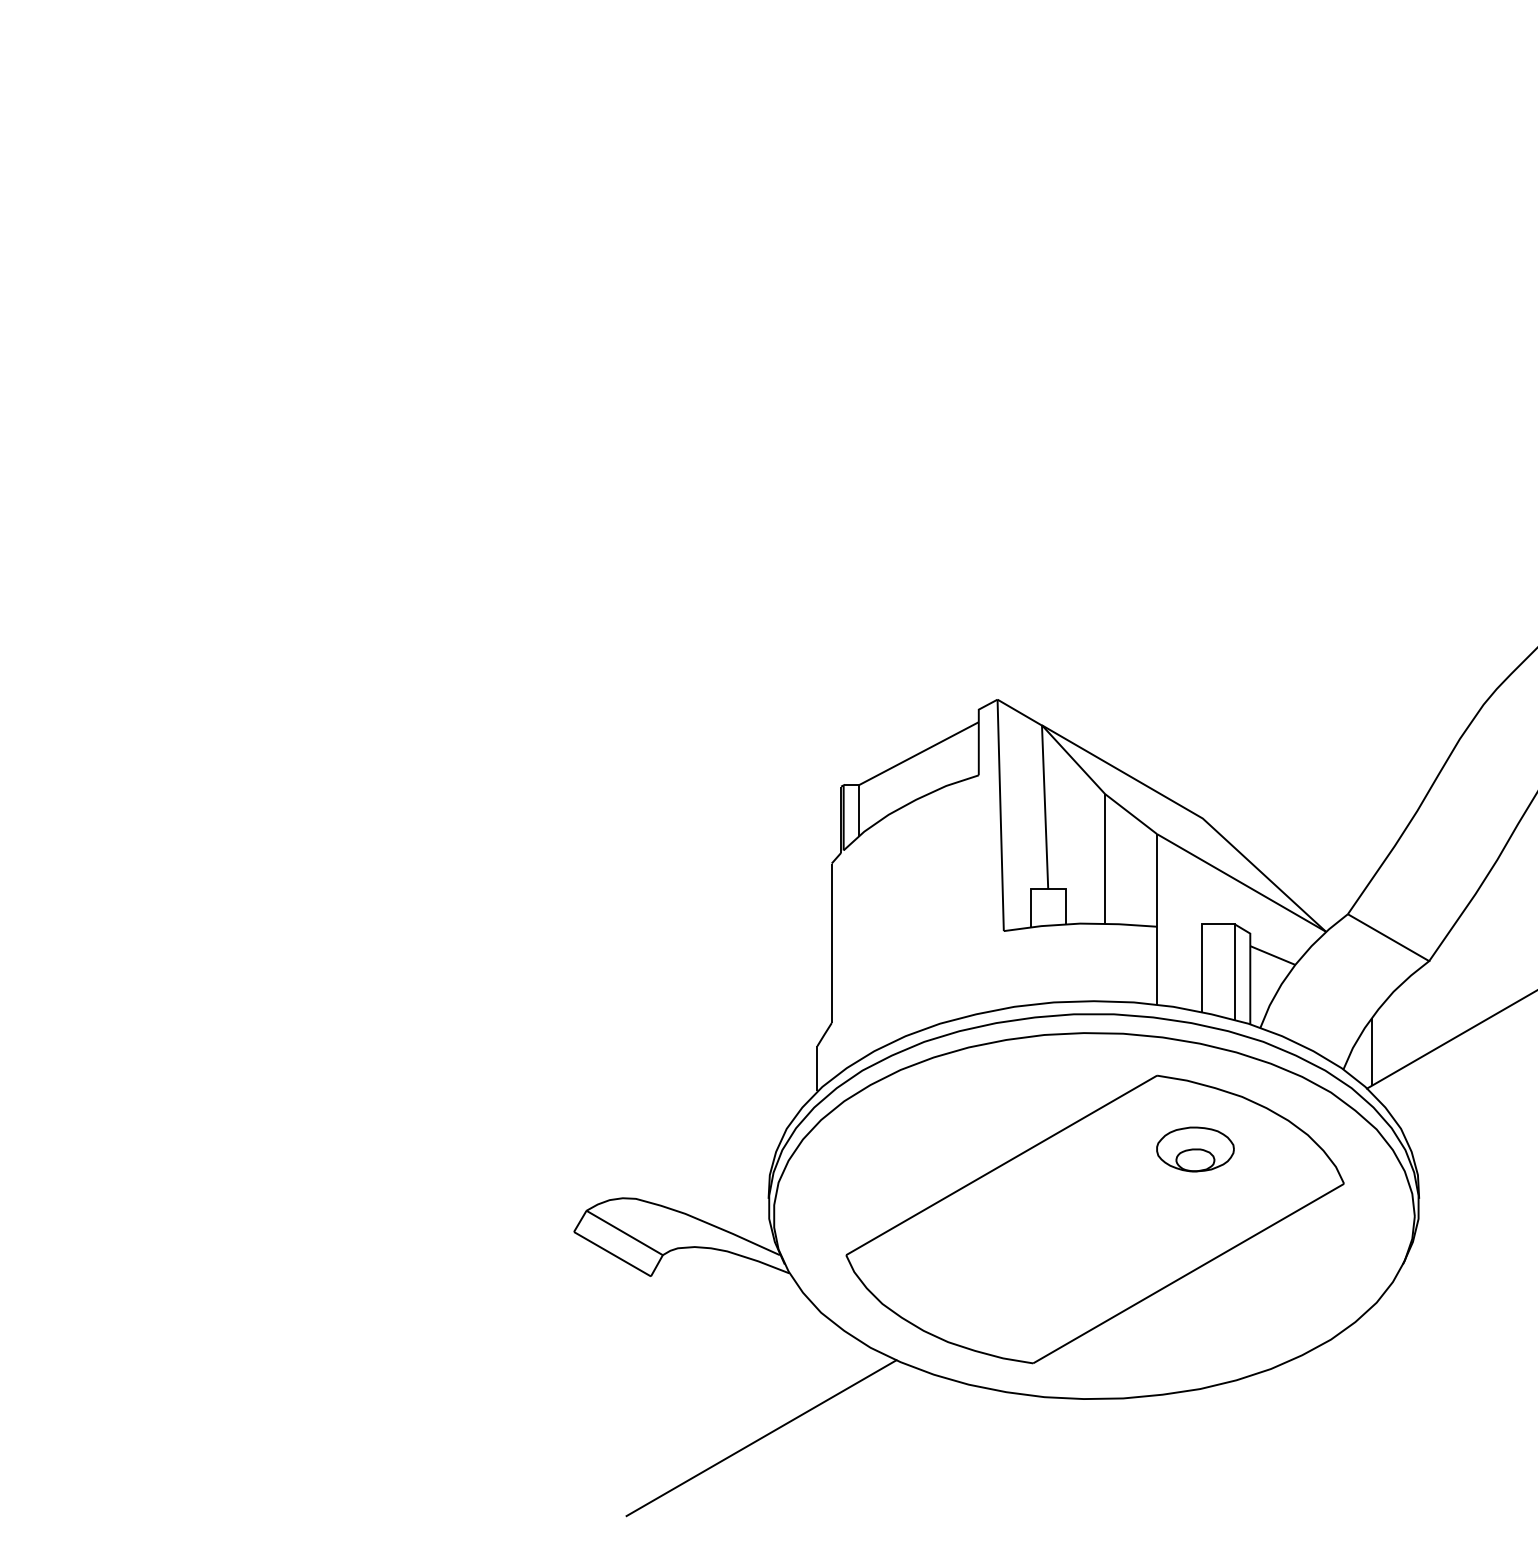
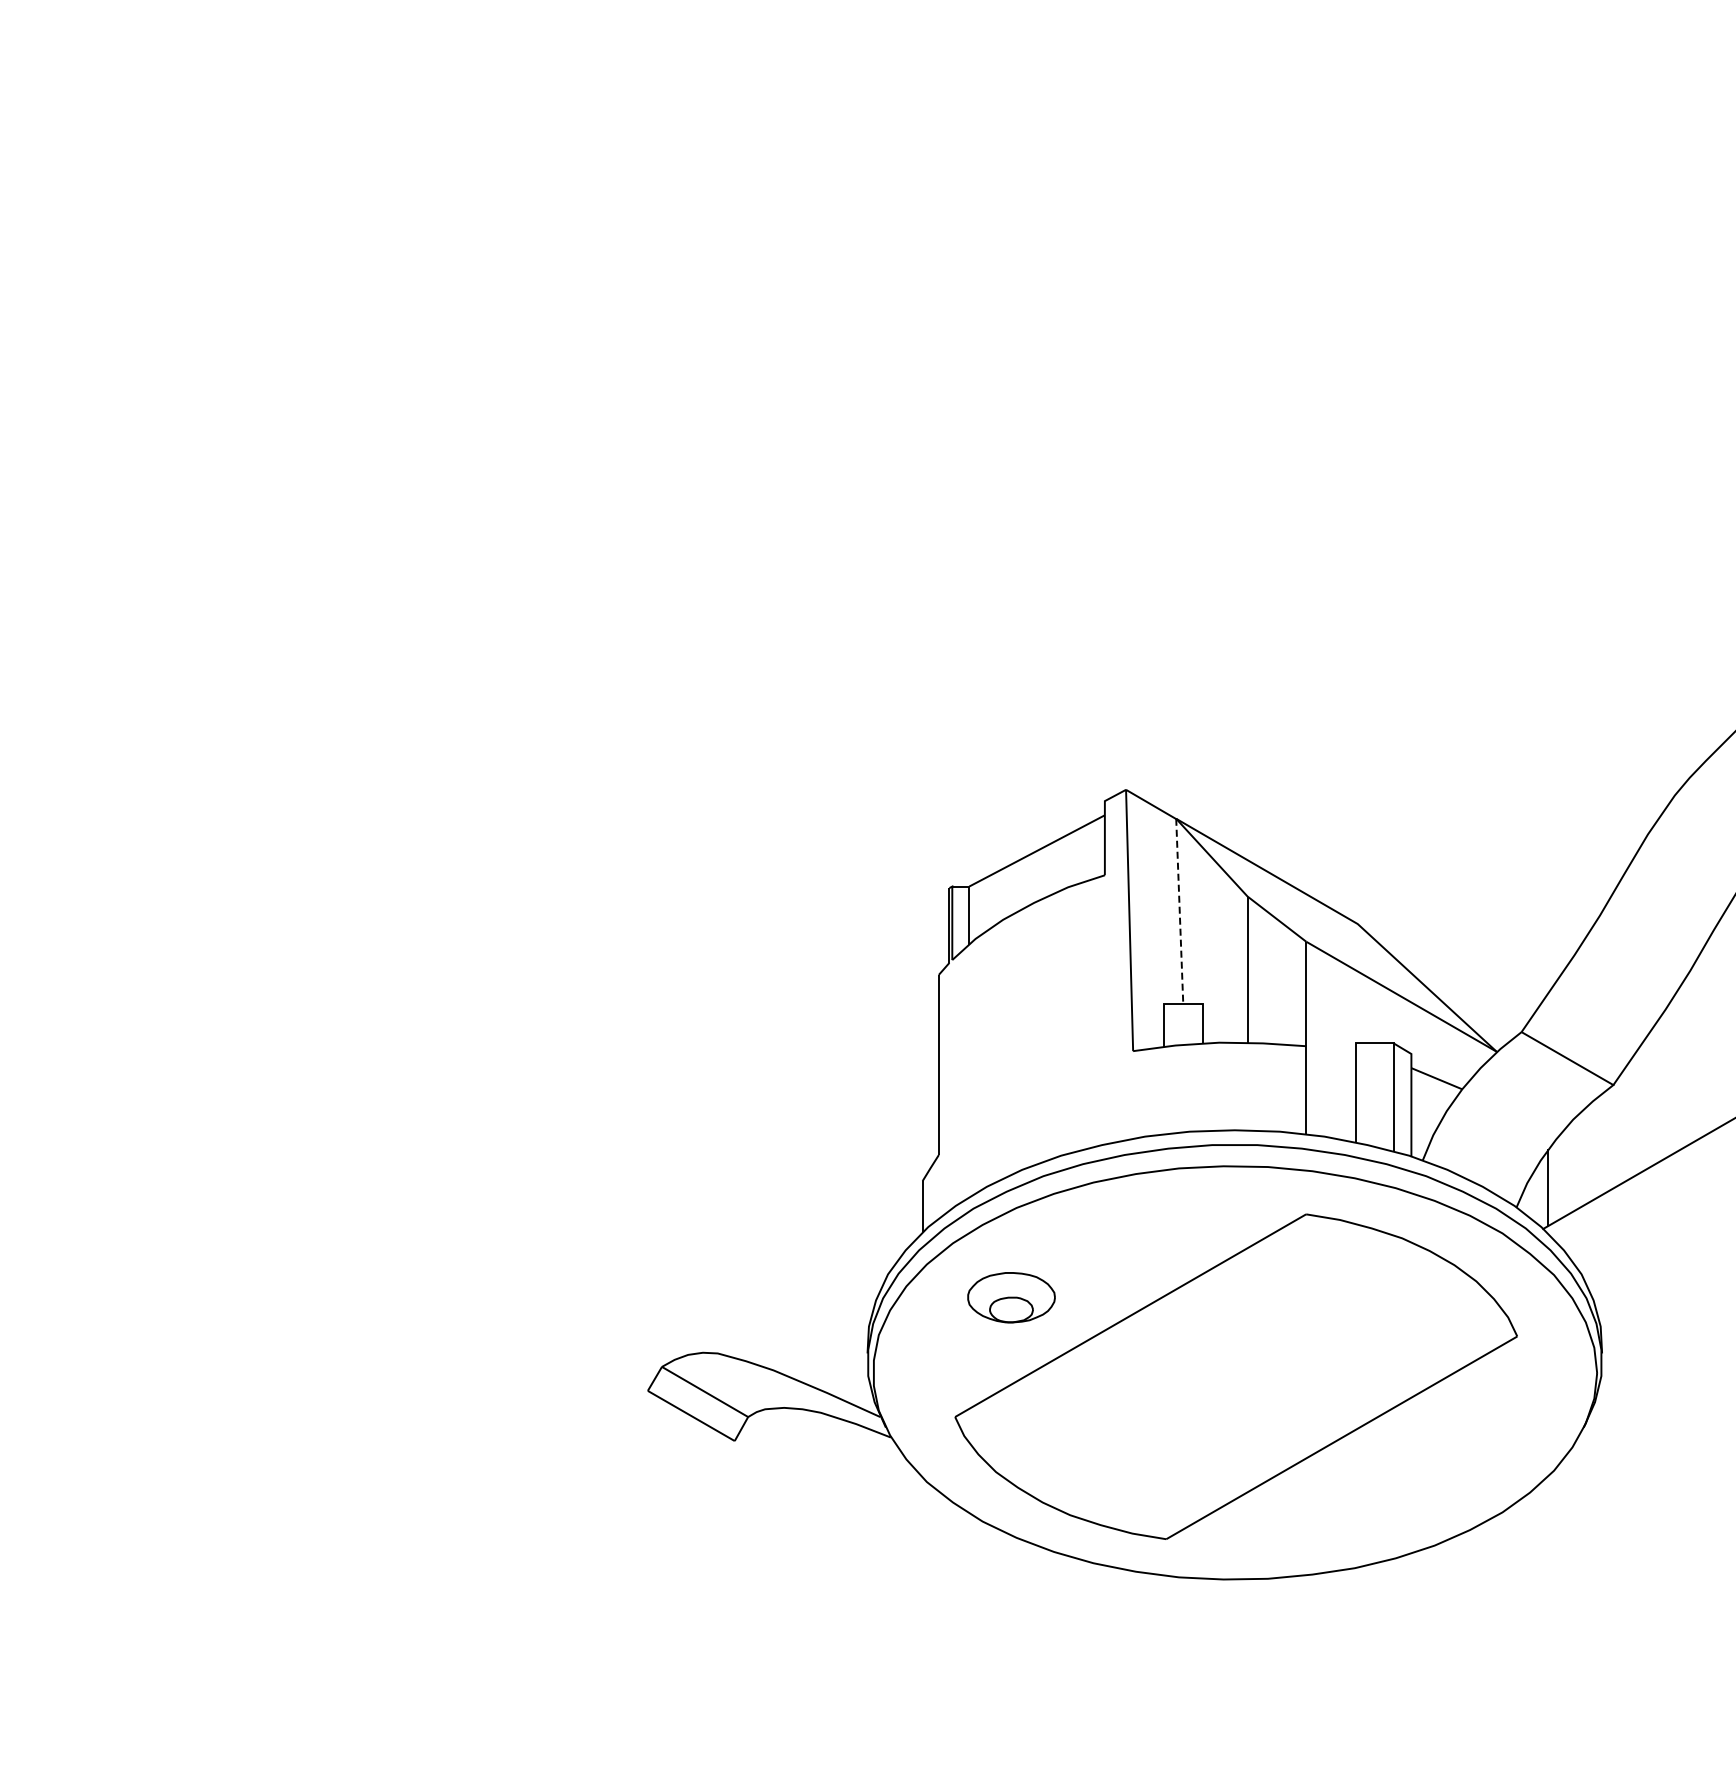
line: (1044, 807) -> (1179, 911), solid -> dashed
part: (1195, 1149) -> (1011, 1297), moved
line: (761, 1438) -> (859, 1623), removed

